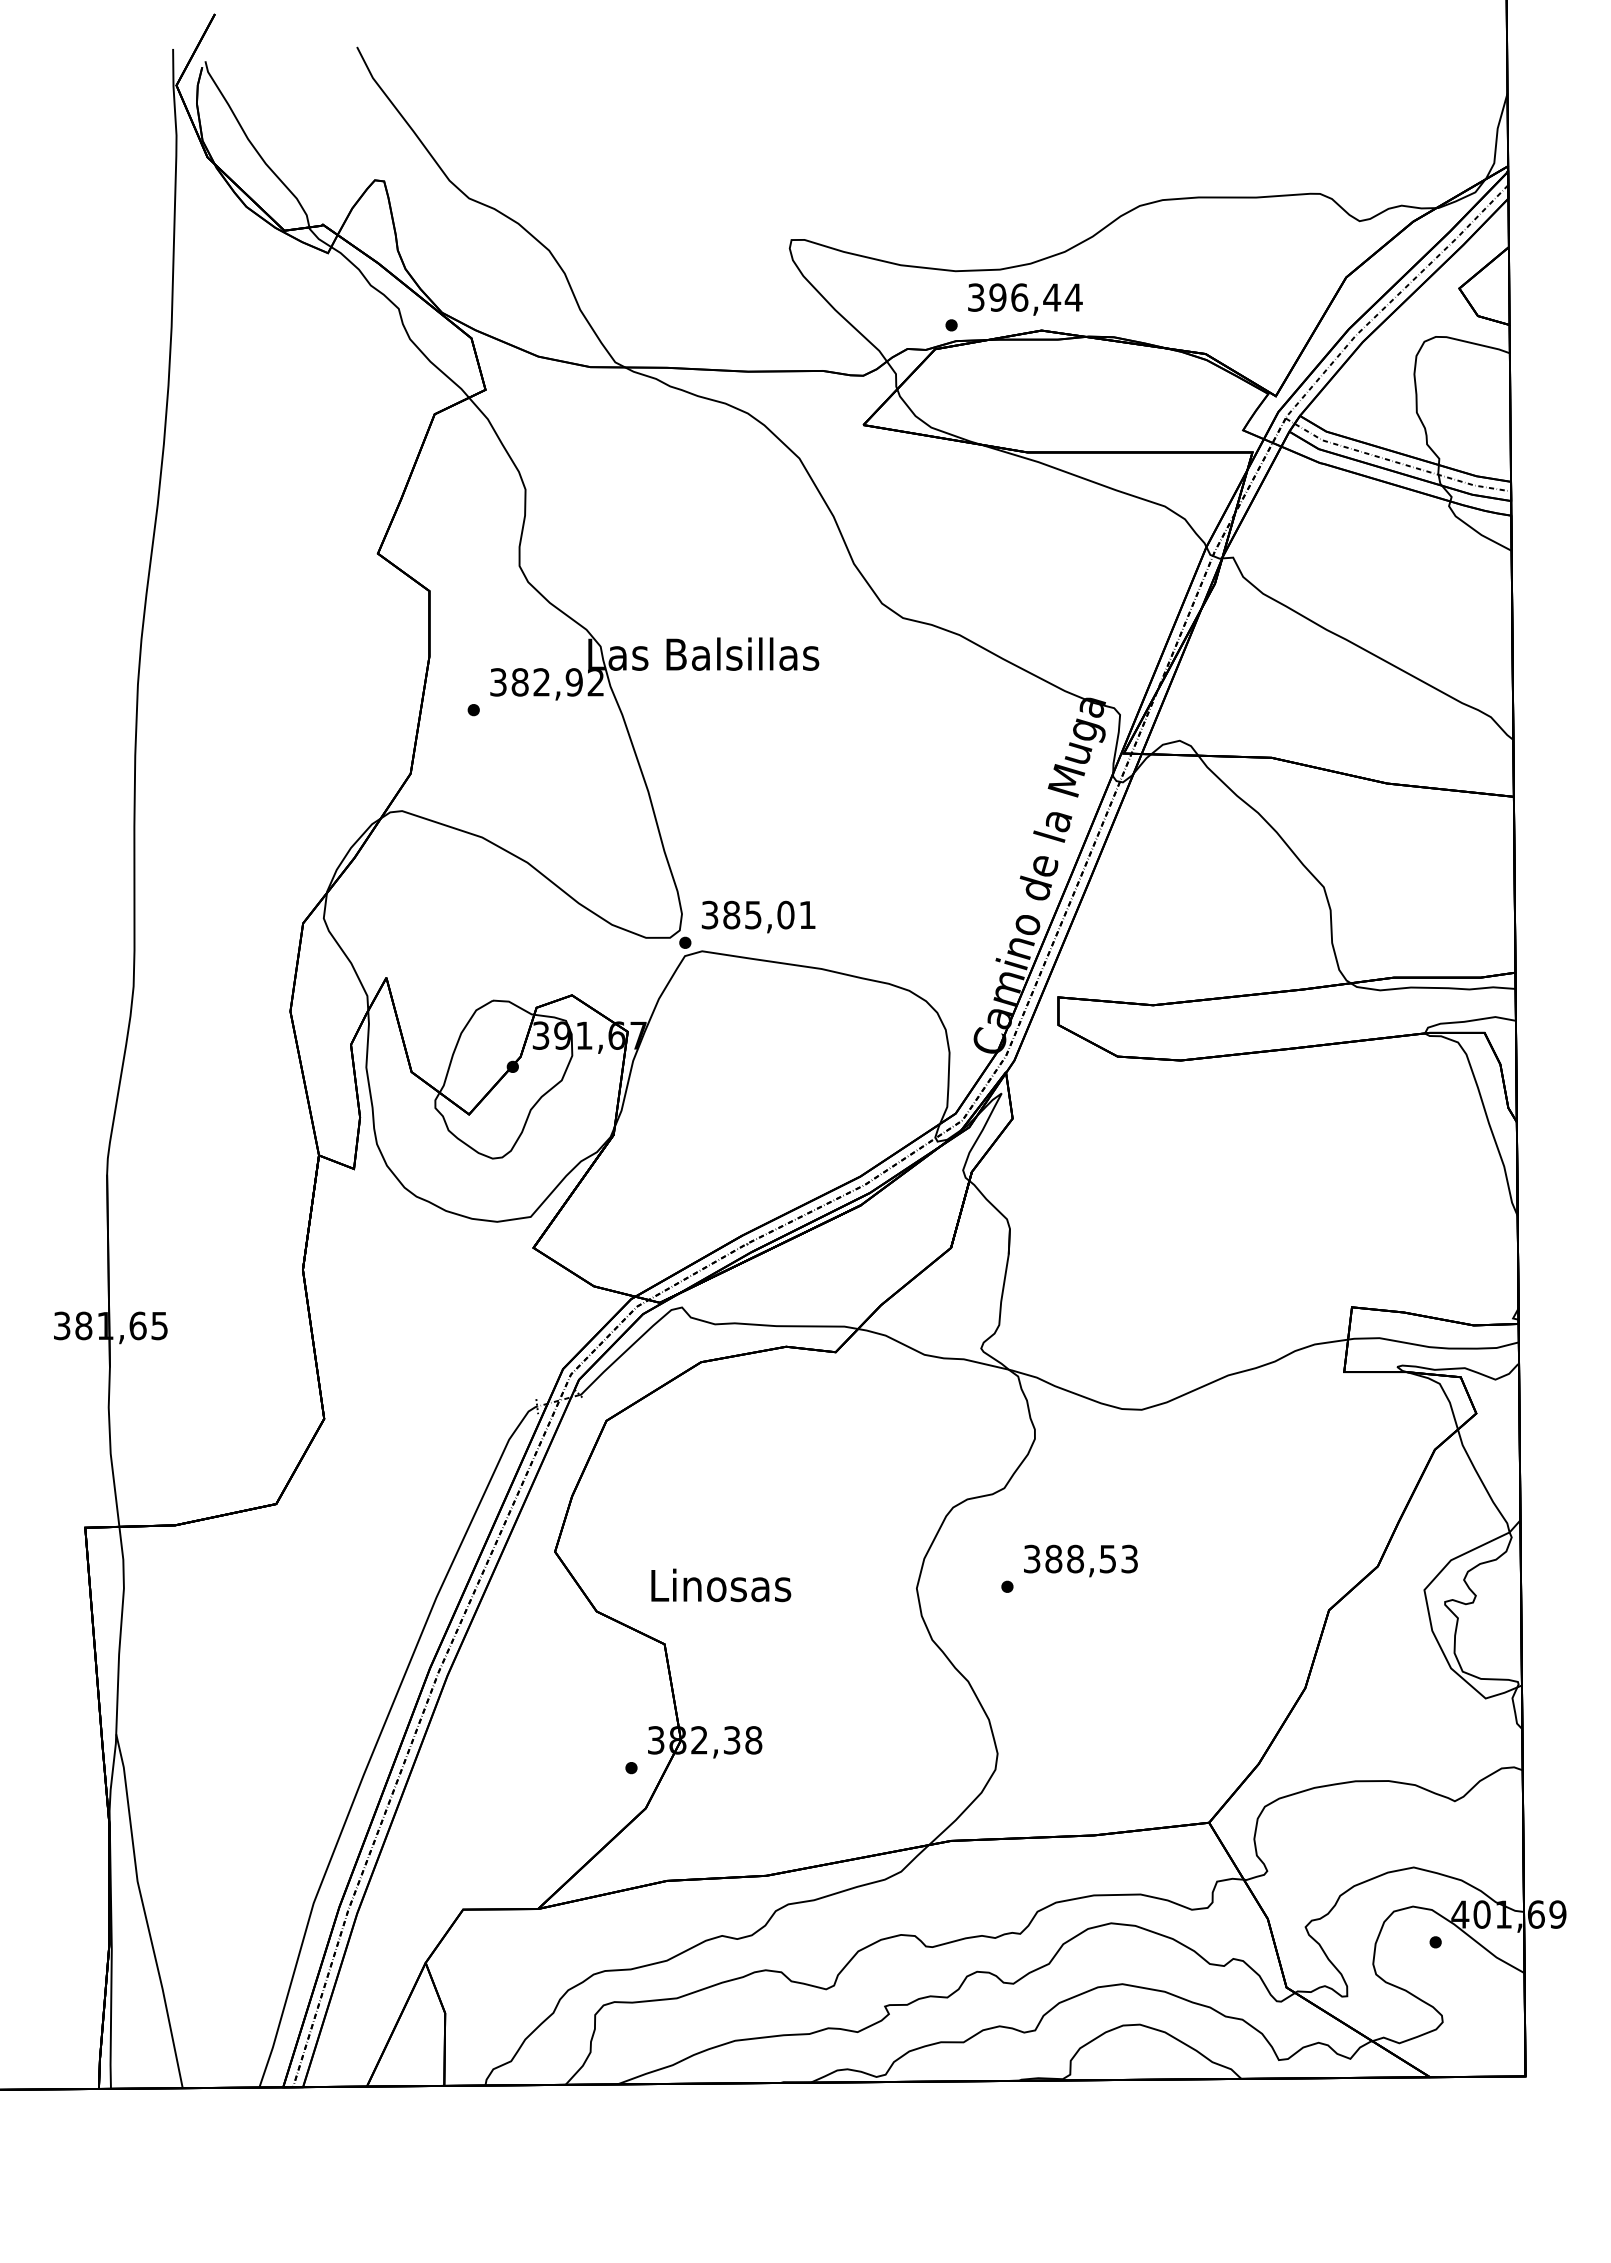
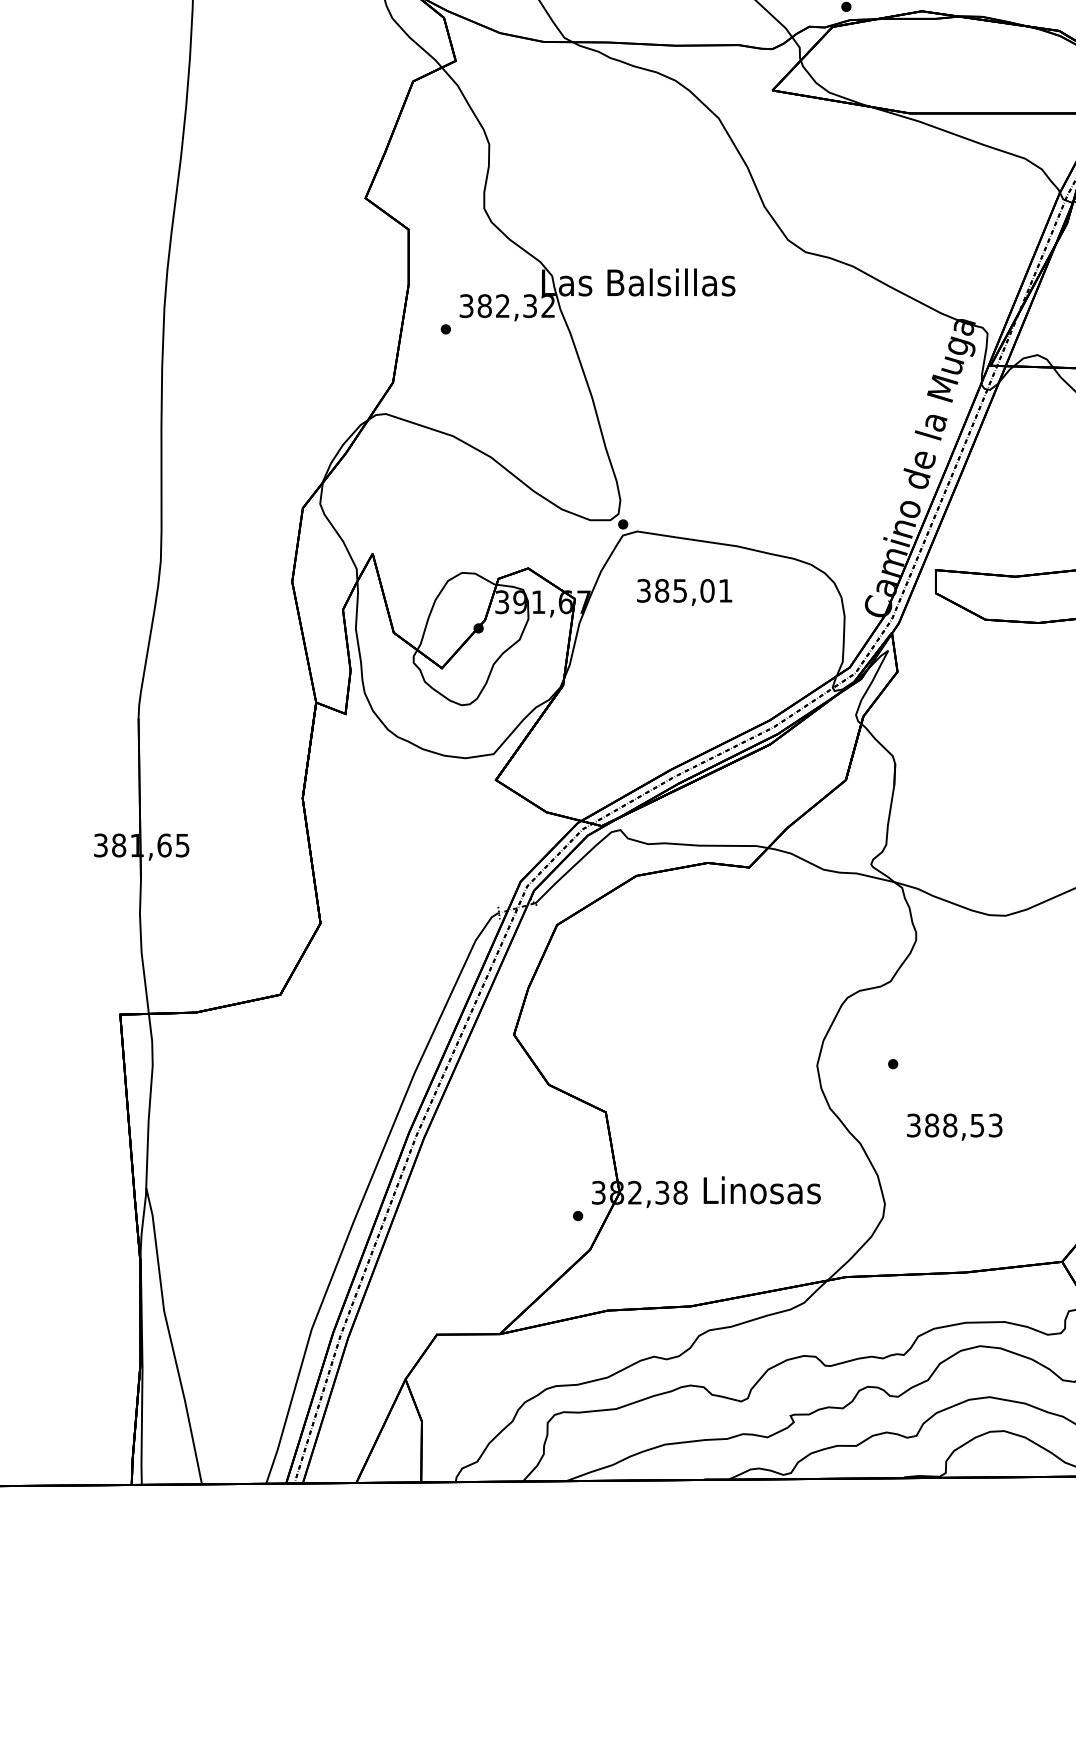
text: (573, 682) -> (529, 306), 382,92 -> 382,32
text: (758, 916) -> (684, 592), moved
text: (1080, 1560) -> (954, 1126), moved
text: (721, 1585) -> (762, 1190), moved

